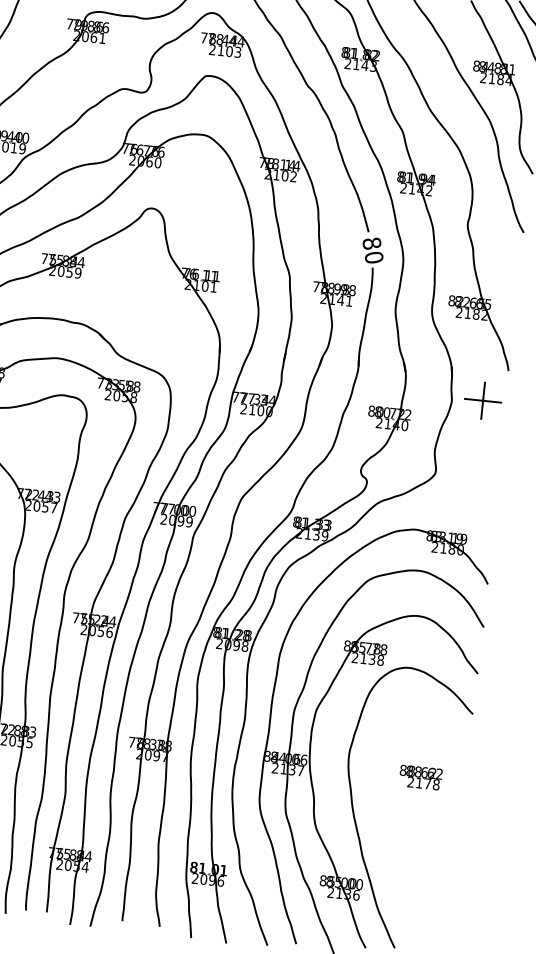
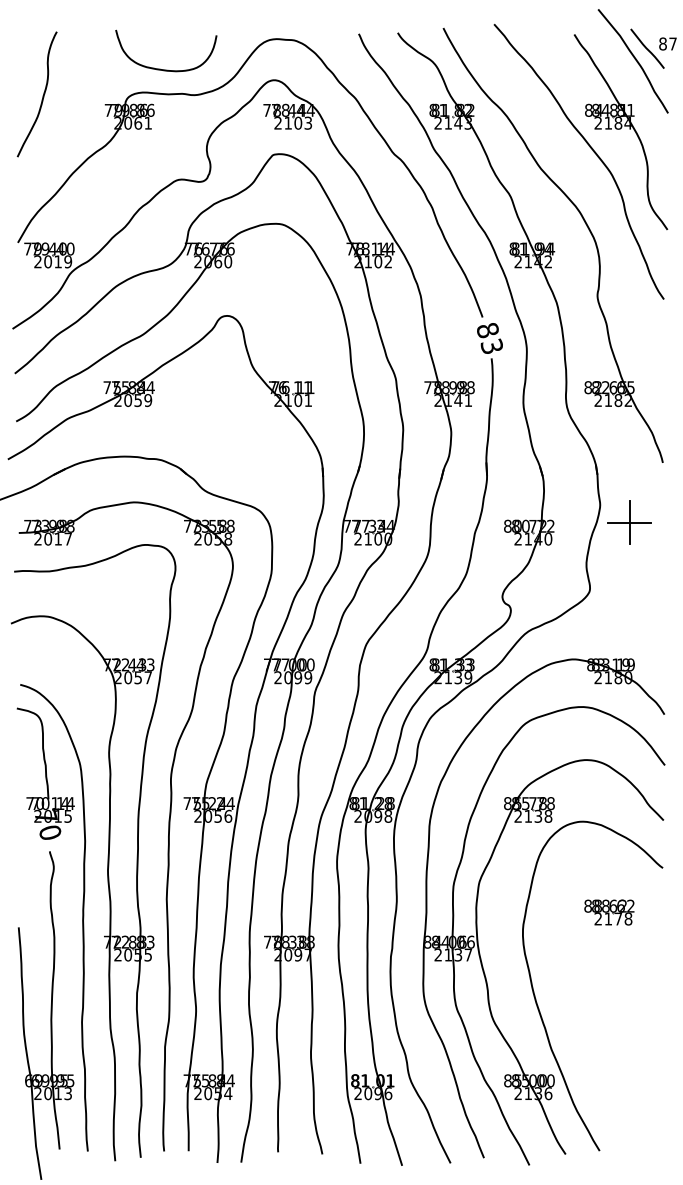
text: (373, 256) -> (491, 345), 80 -> 83
part: (482, 400) -> (629, 522), moved
part: (420, 777) -> (609, 912), moved

